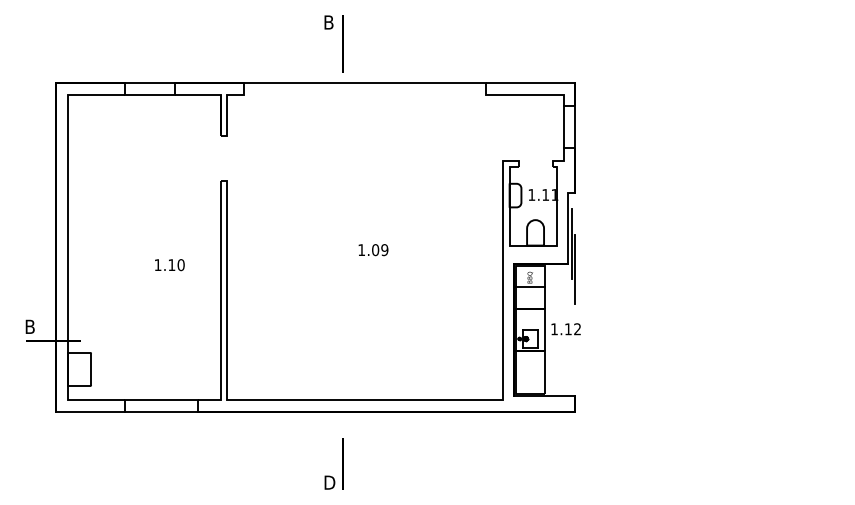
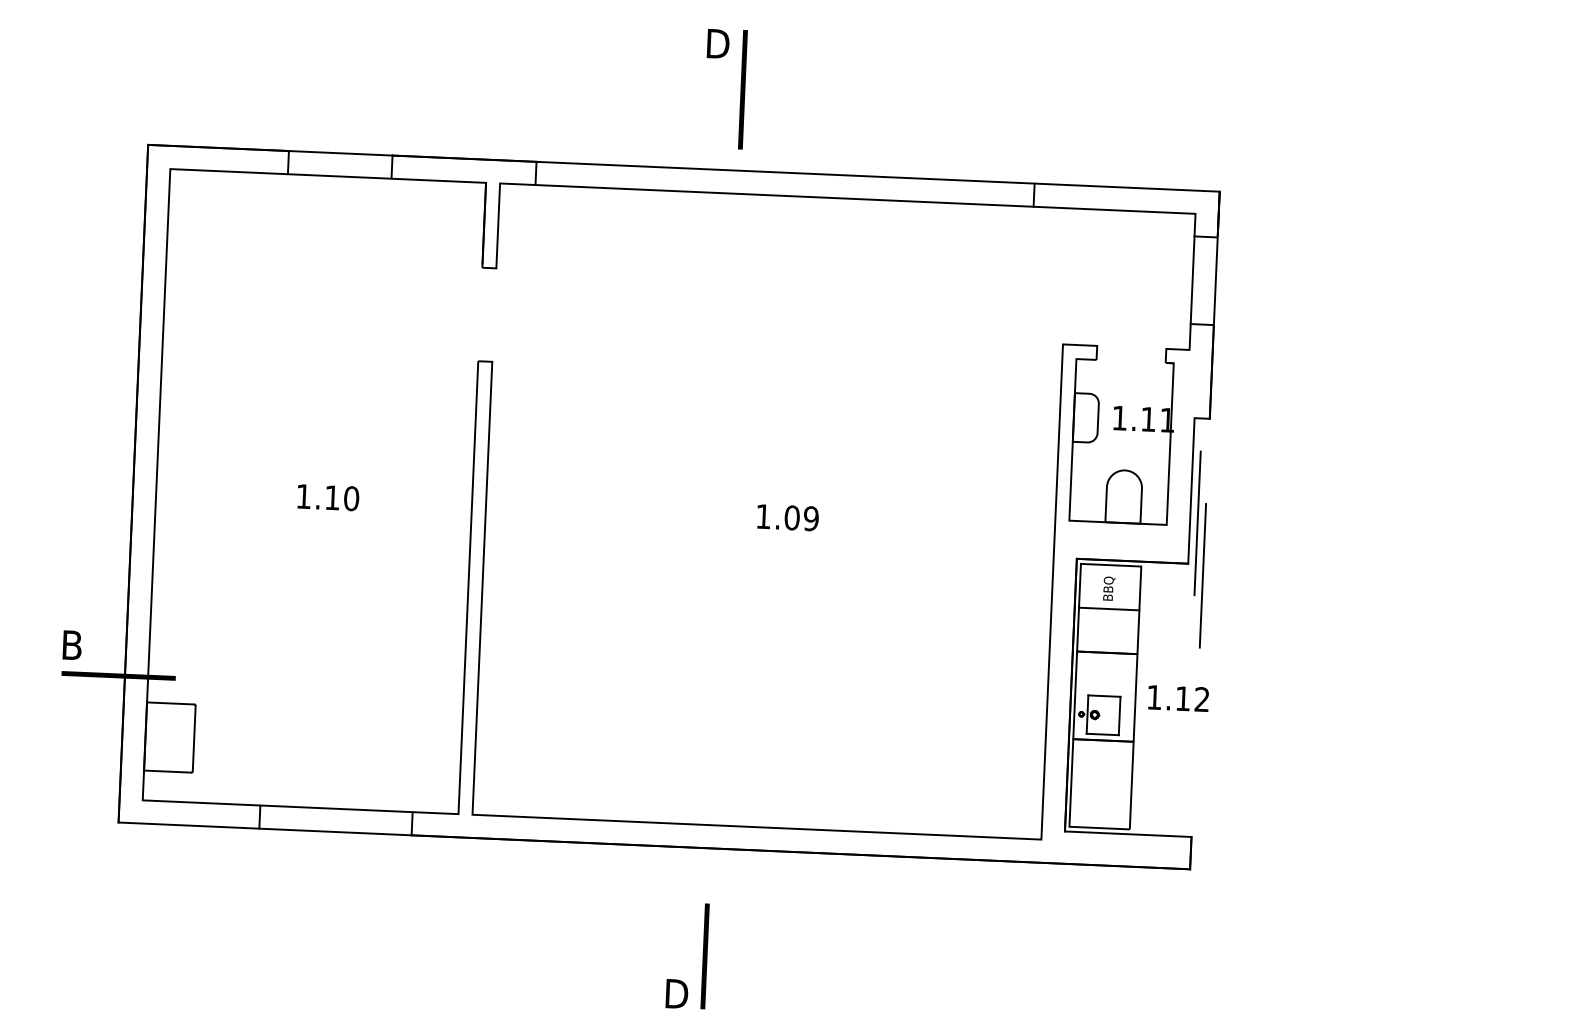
text: (330, 22) -> (719, 43), B -> D
line: (364, 94) -> (783, 195), added
text: (169, 265) -> (327, 498), moved

